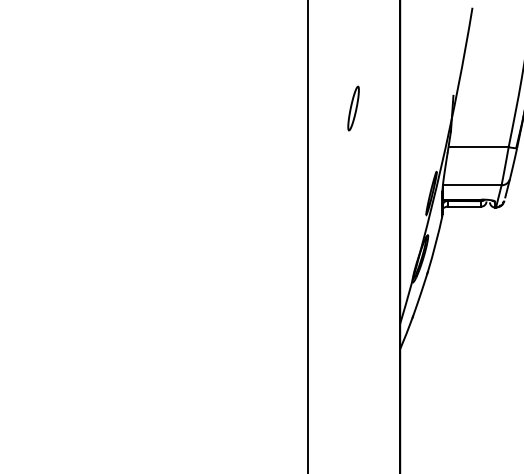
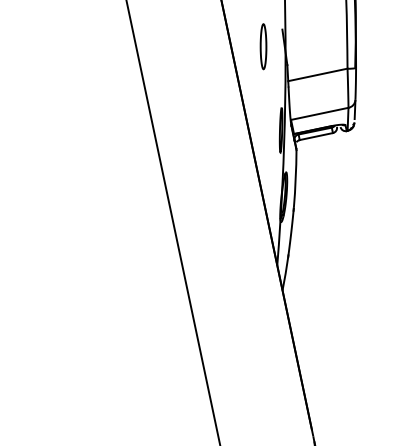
part: (353, 108) -> (263, 46), moved

